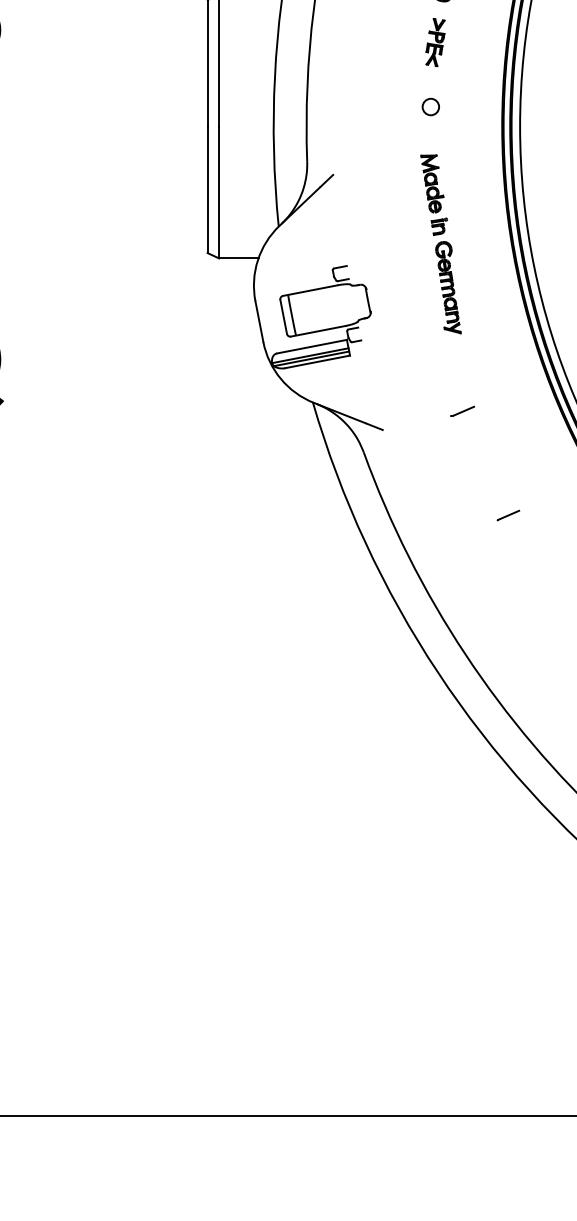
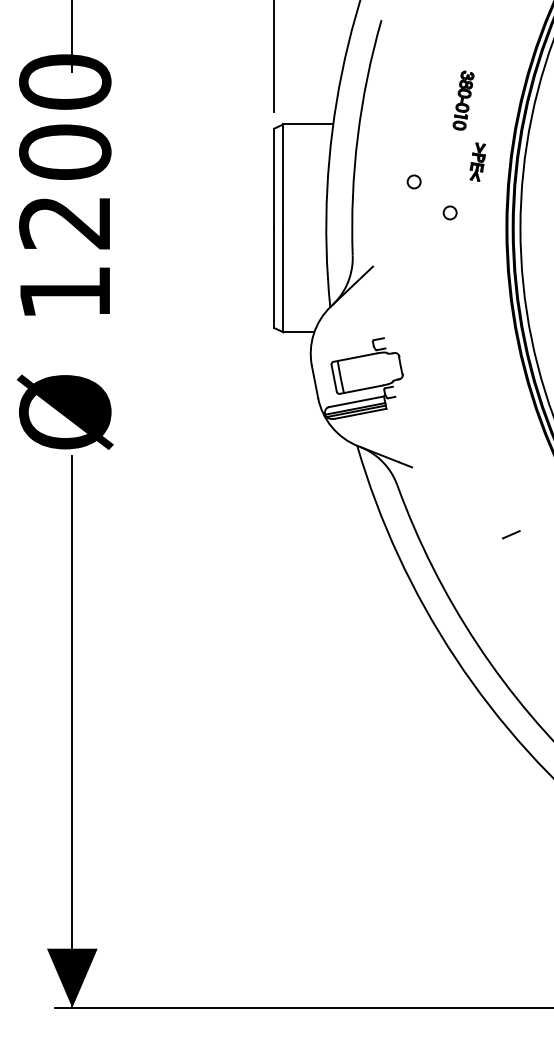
part: (435, 41) -> (477, 161), moved
circle: (384, 67) -> (413, 181), added
part: (440, 244) -> (457, 321), removed
line: (463, 411) -> (475, 452), removed

